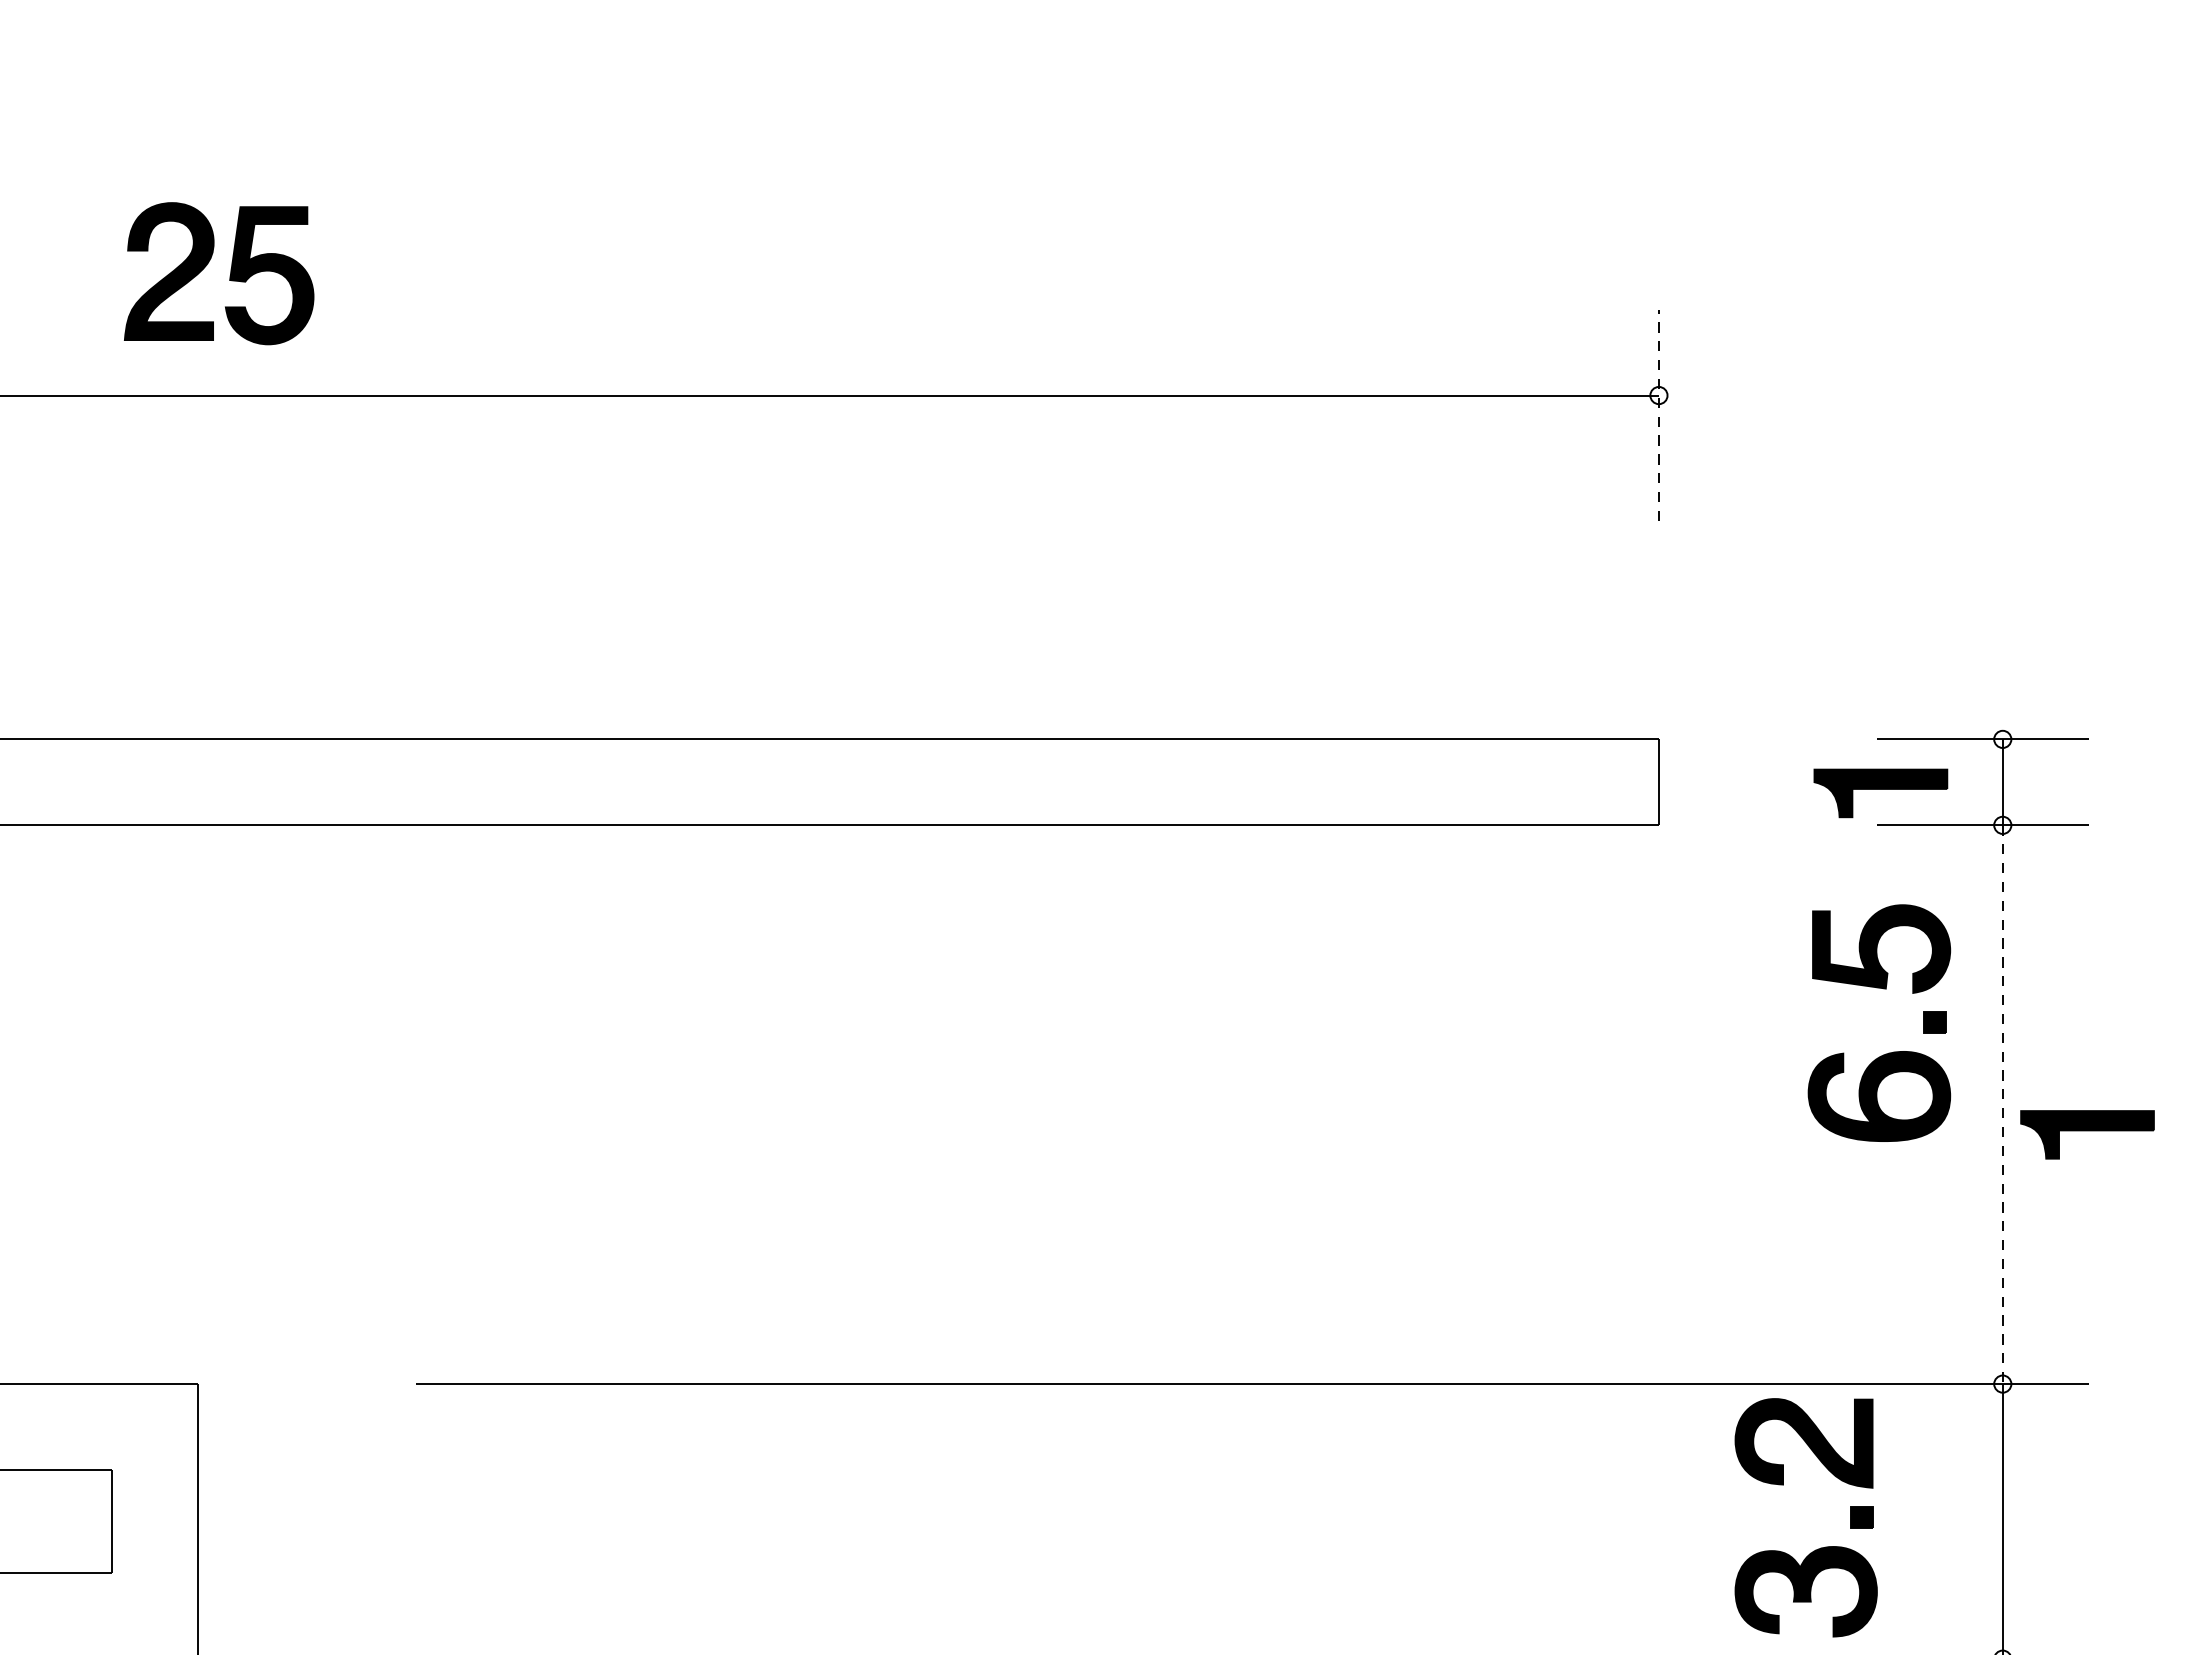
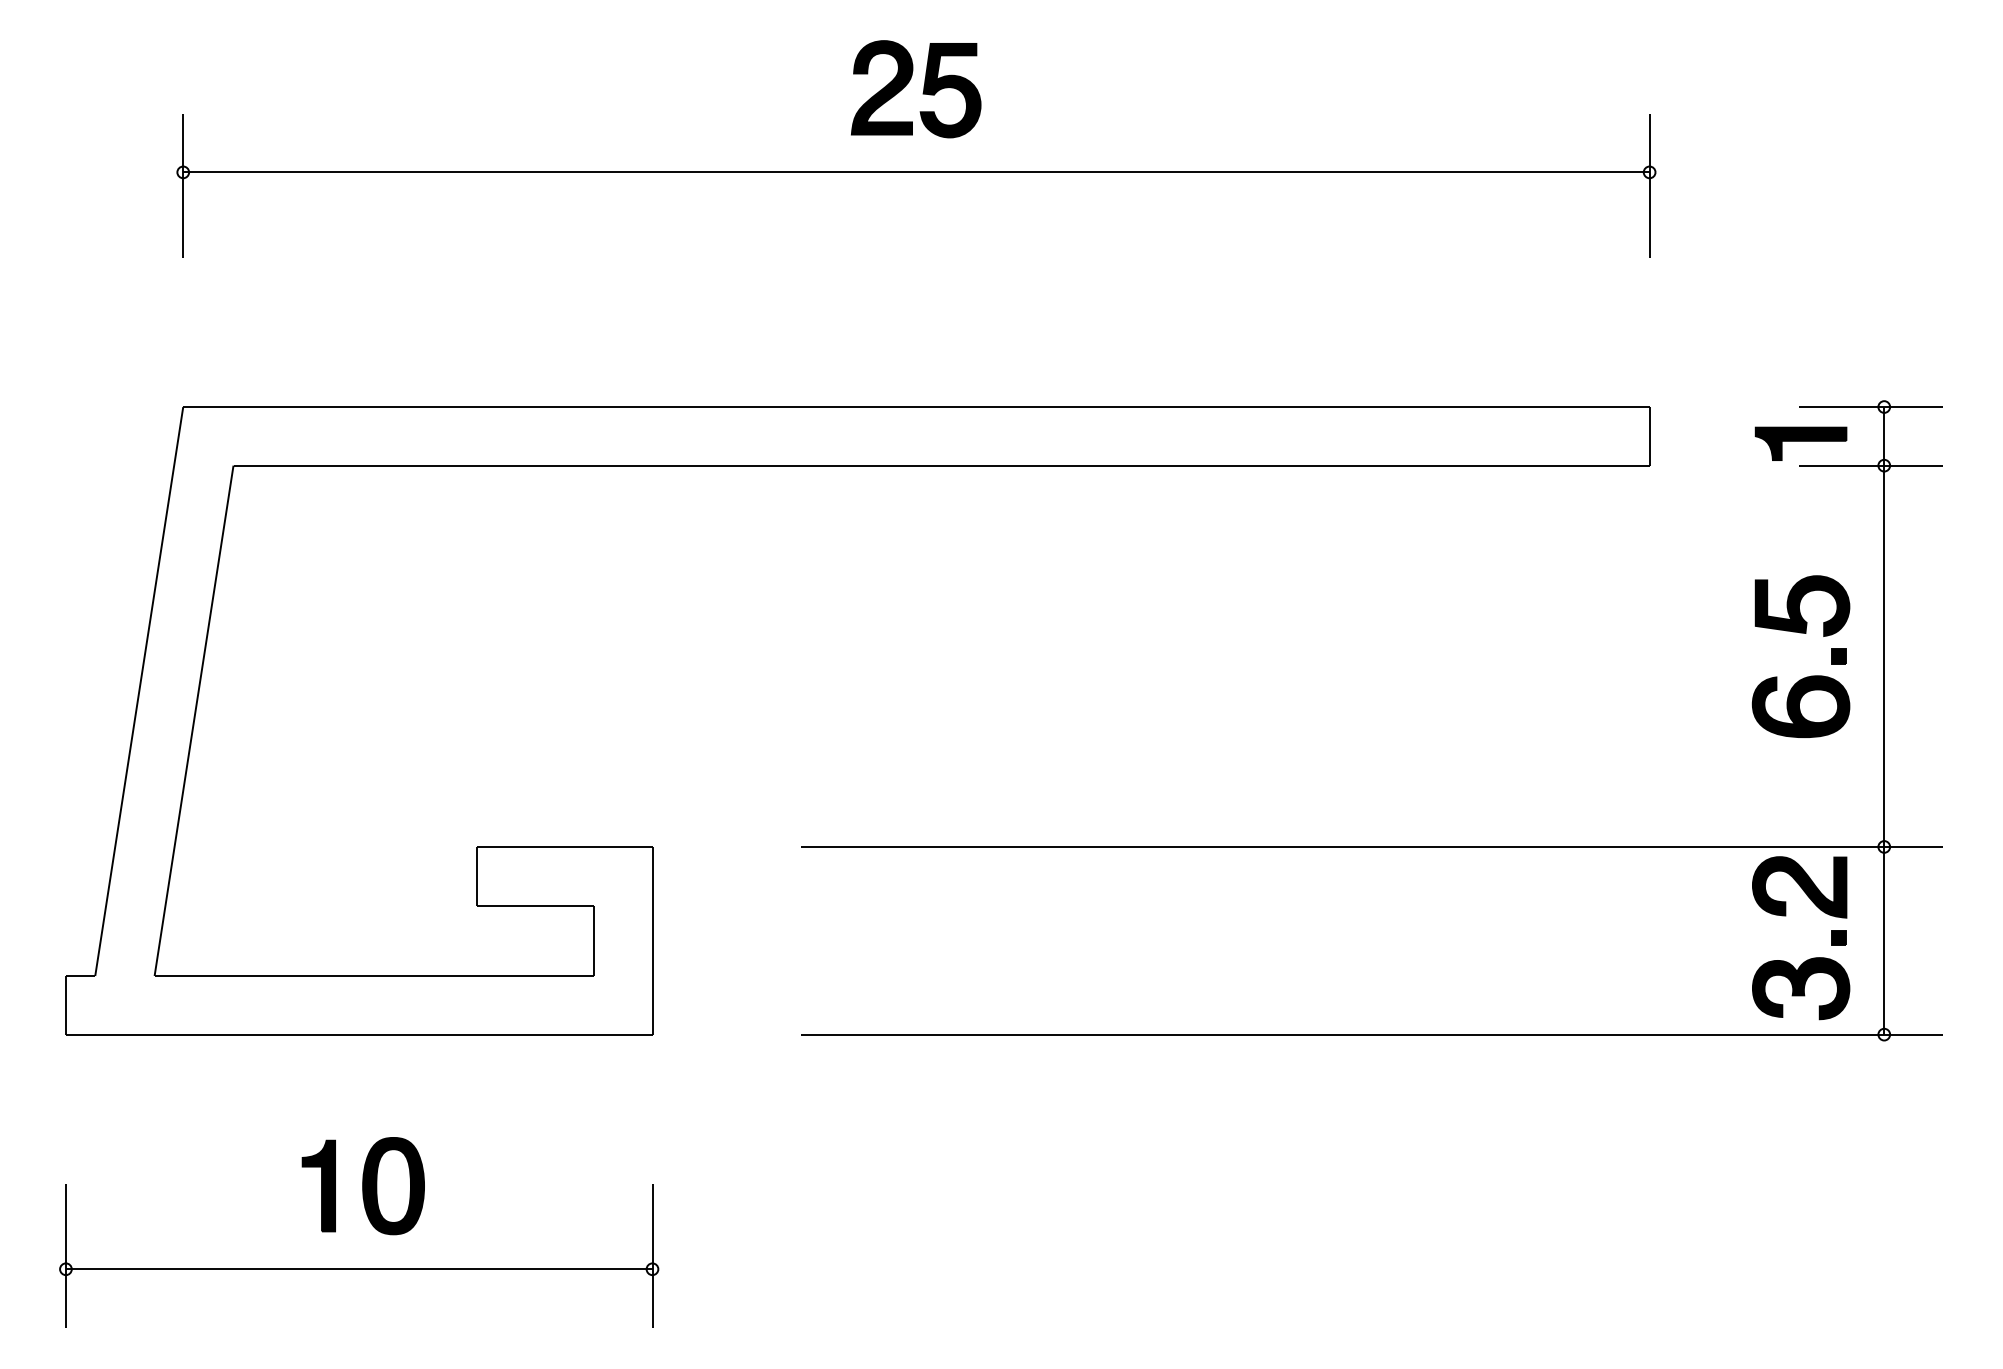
part: (229, 274) -> (923, 89), moved
line: (1658, 414) -> (1649, 185), dashed -> solid
part: (1887, 1052) -> (1806, 676), moved
line: (2003, 1104) -> (1884, 656), dashed -> solid
part: (2086, 1134) -> (1941, 676), removed
part: (1818, 1547) -> (1809, 958), moved

